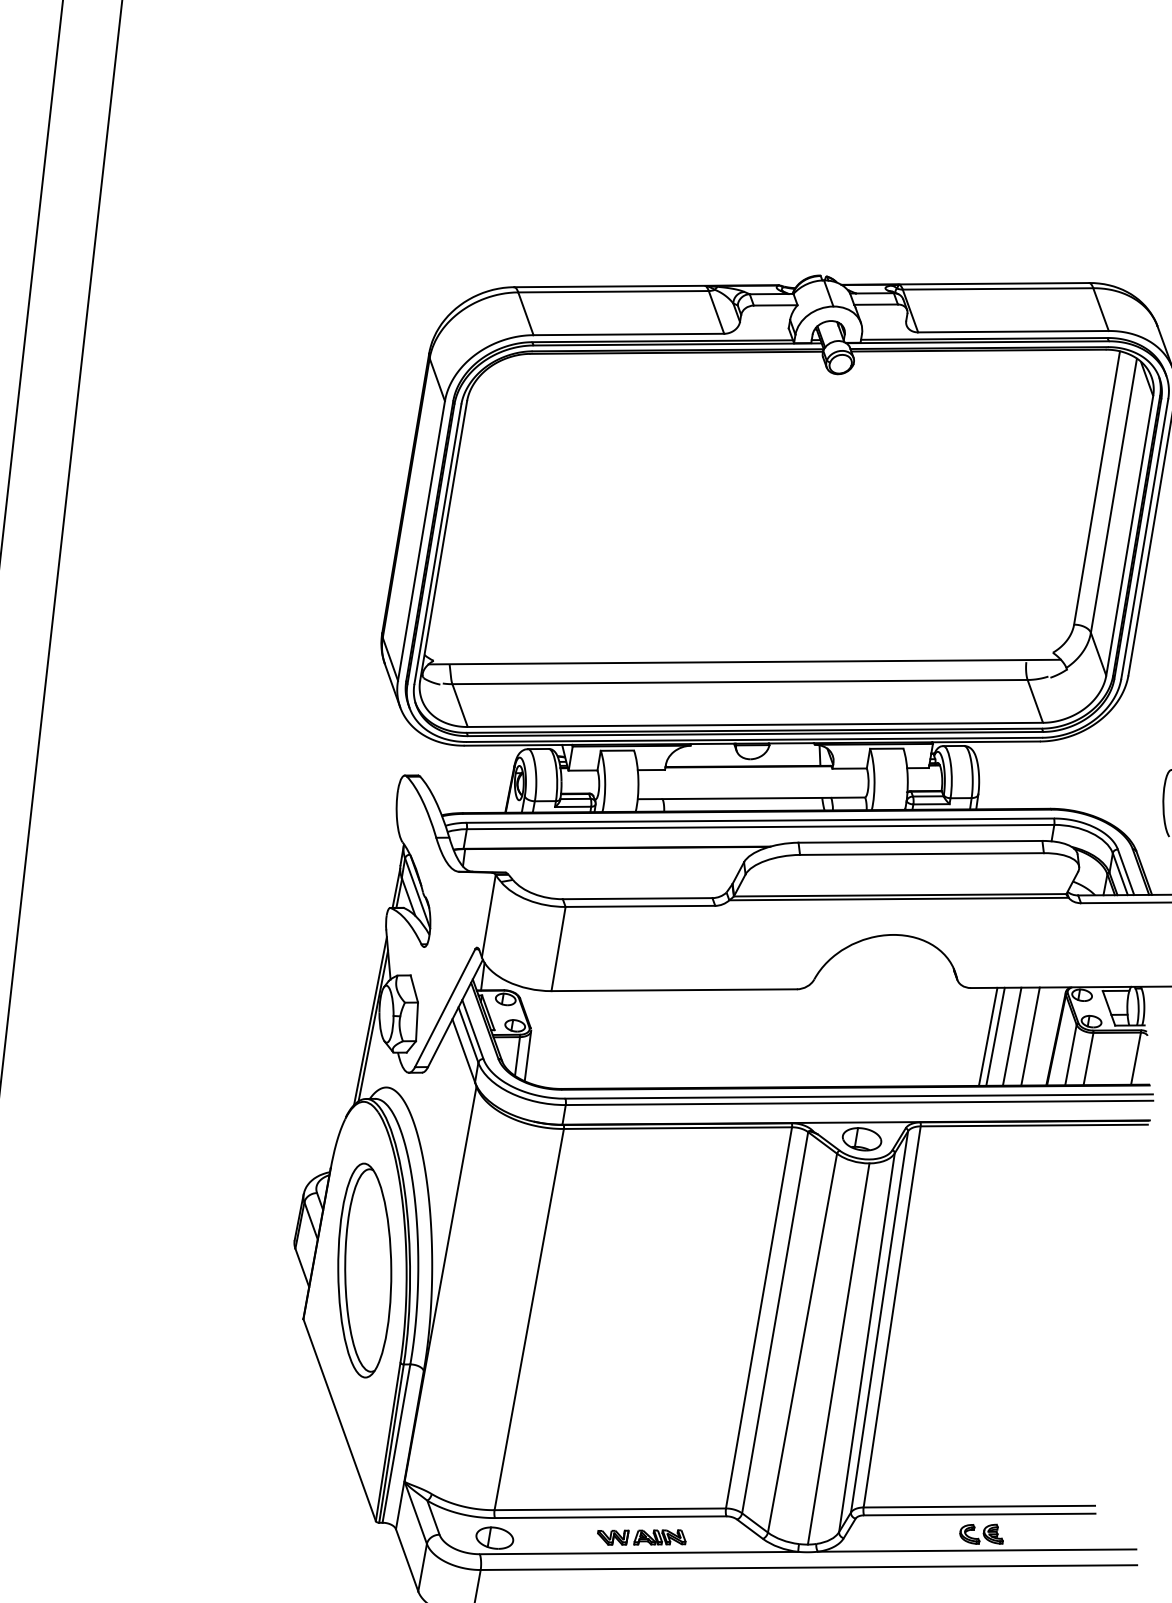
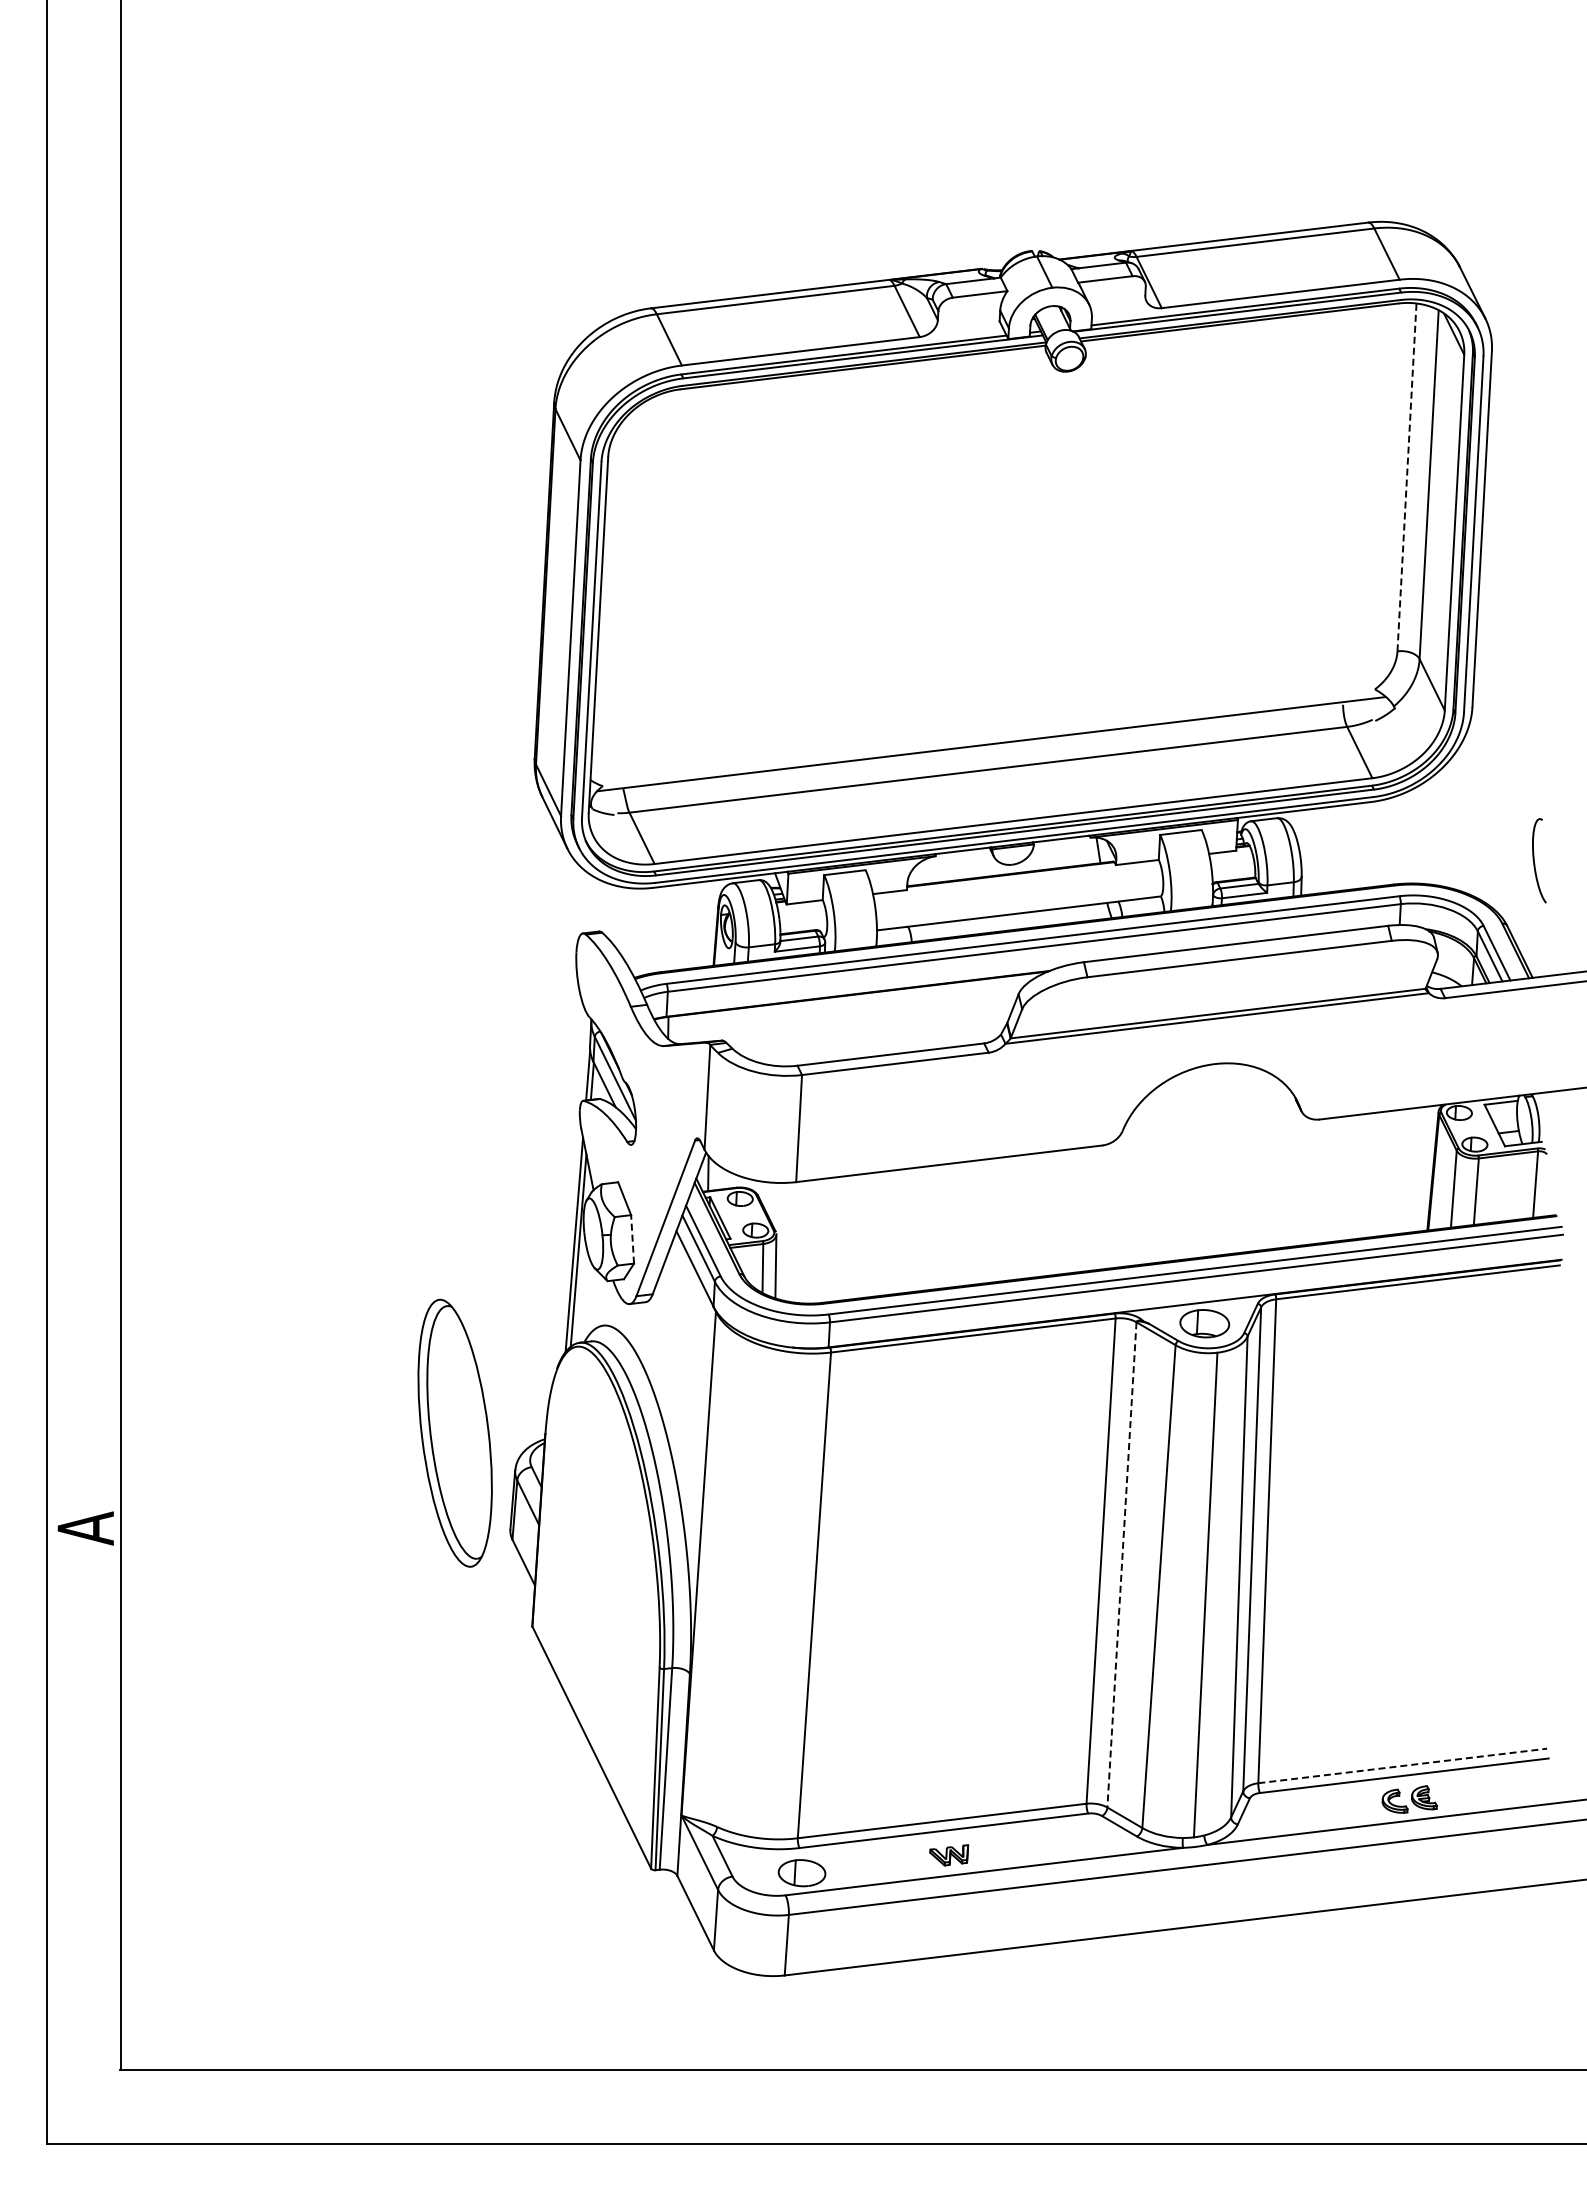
line: (1097, 488) -> (1407, 477), solid -> dashed
line: (417, 1021) -> (632, 1238), solid -> dashed
line: (987, 1036) -> (1347, 1177), removed
line: (995, 1036) -> (1356, 1176), removed
line: (1011, 1036) -> (1377, 1174), removed
line: (1030, 1036) -> (1400, 1171), removed
part: (364, 1269) -> (454, 1432), moved
line: (774, 1323) -> (1121, 1565), solid -> dashed
line: (980, 1506) -> (1403, 1765), solid -> dashed
part: (660, 1537) -> (1008, 1849), removed

